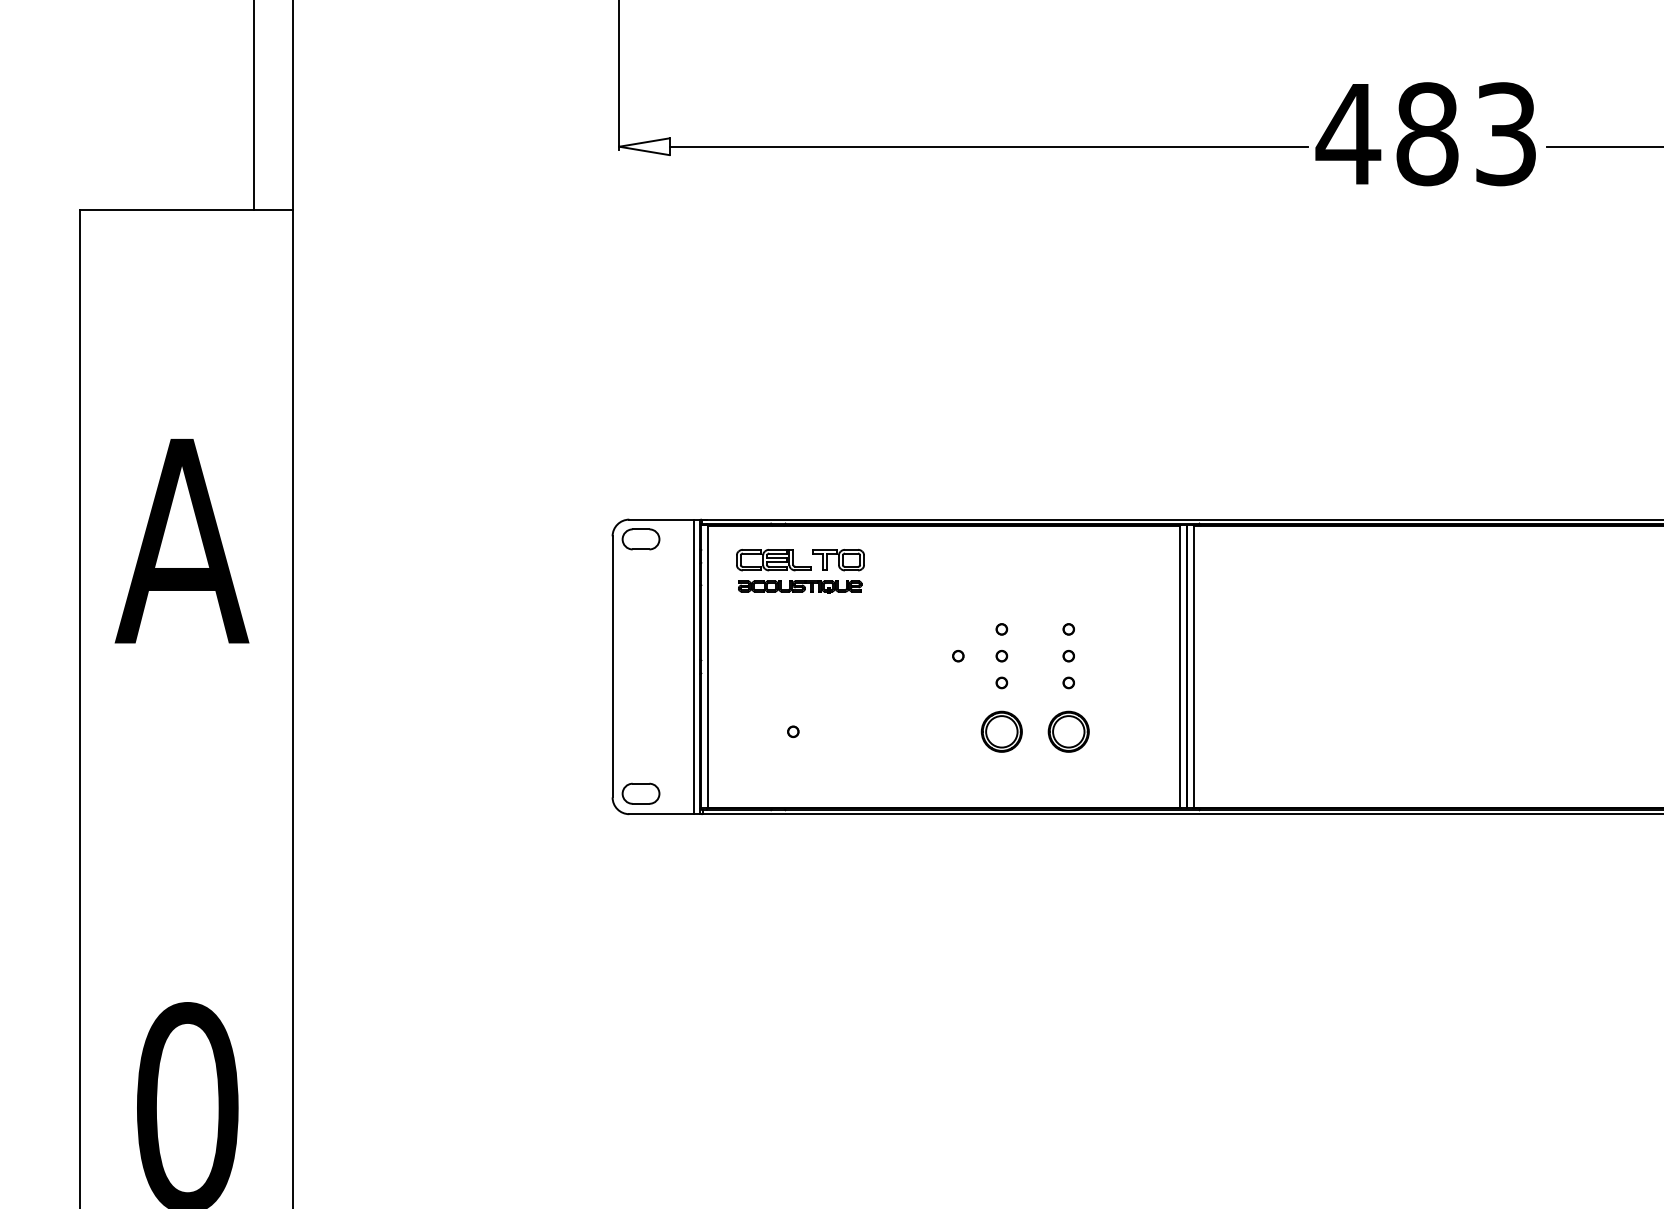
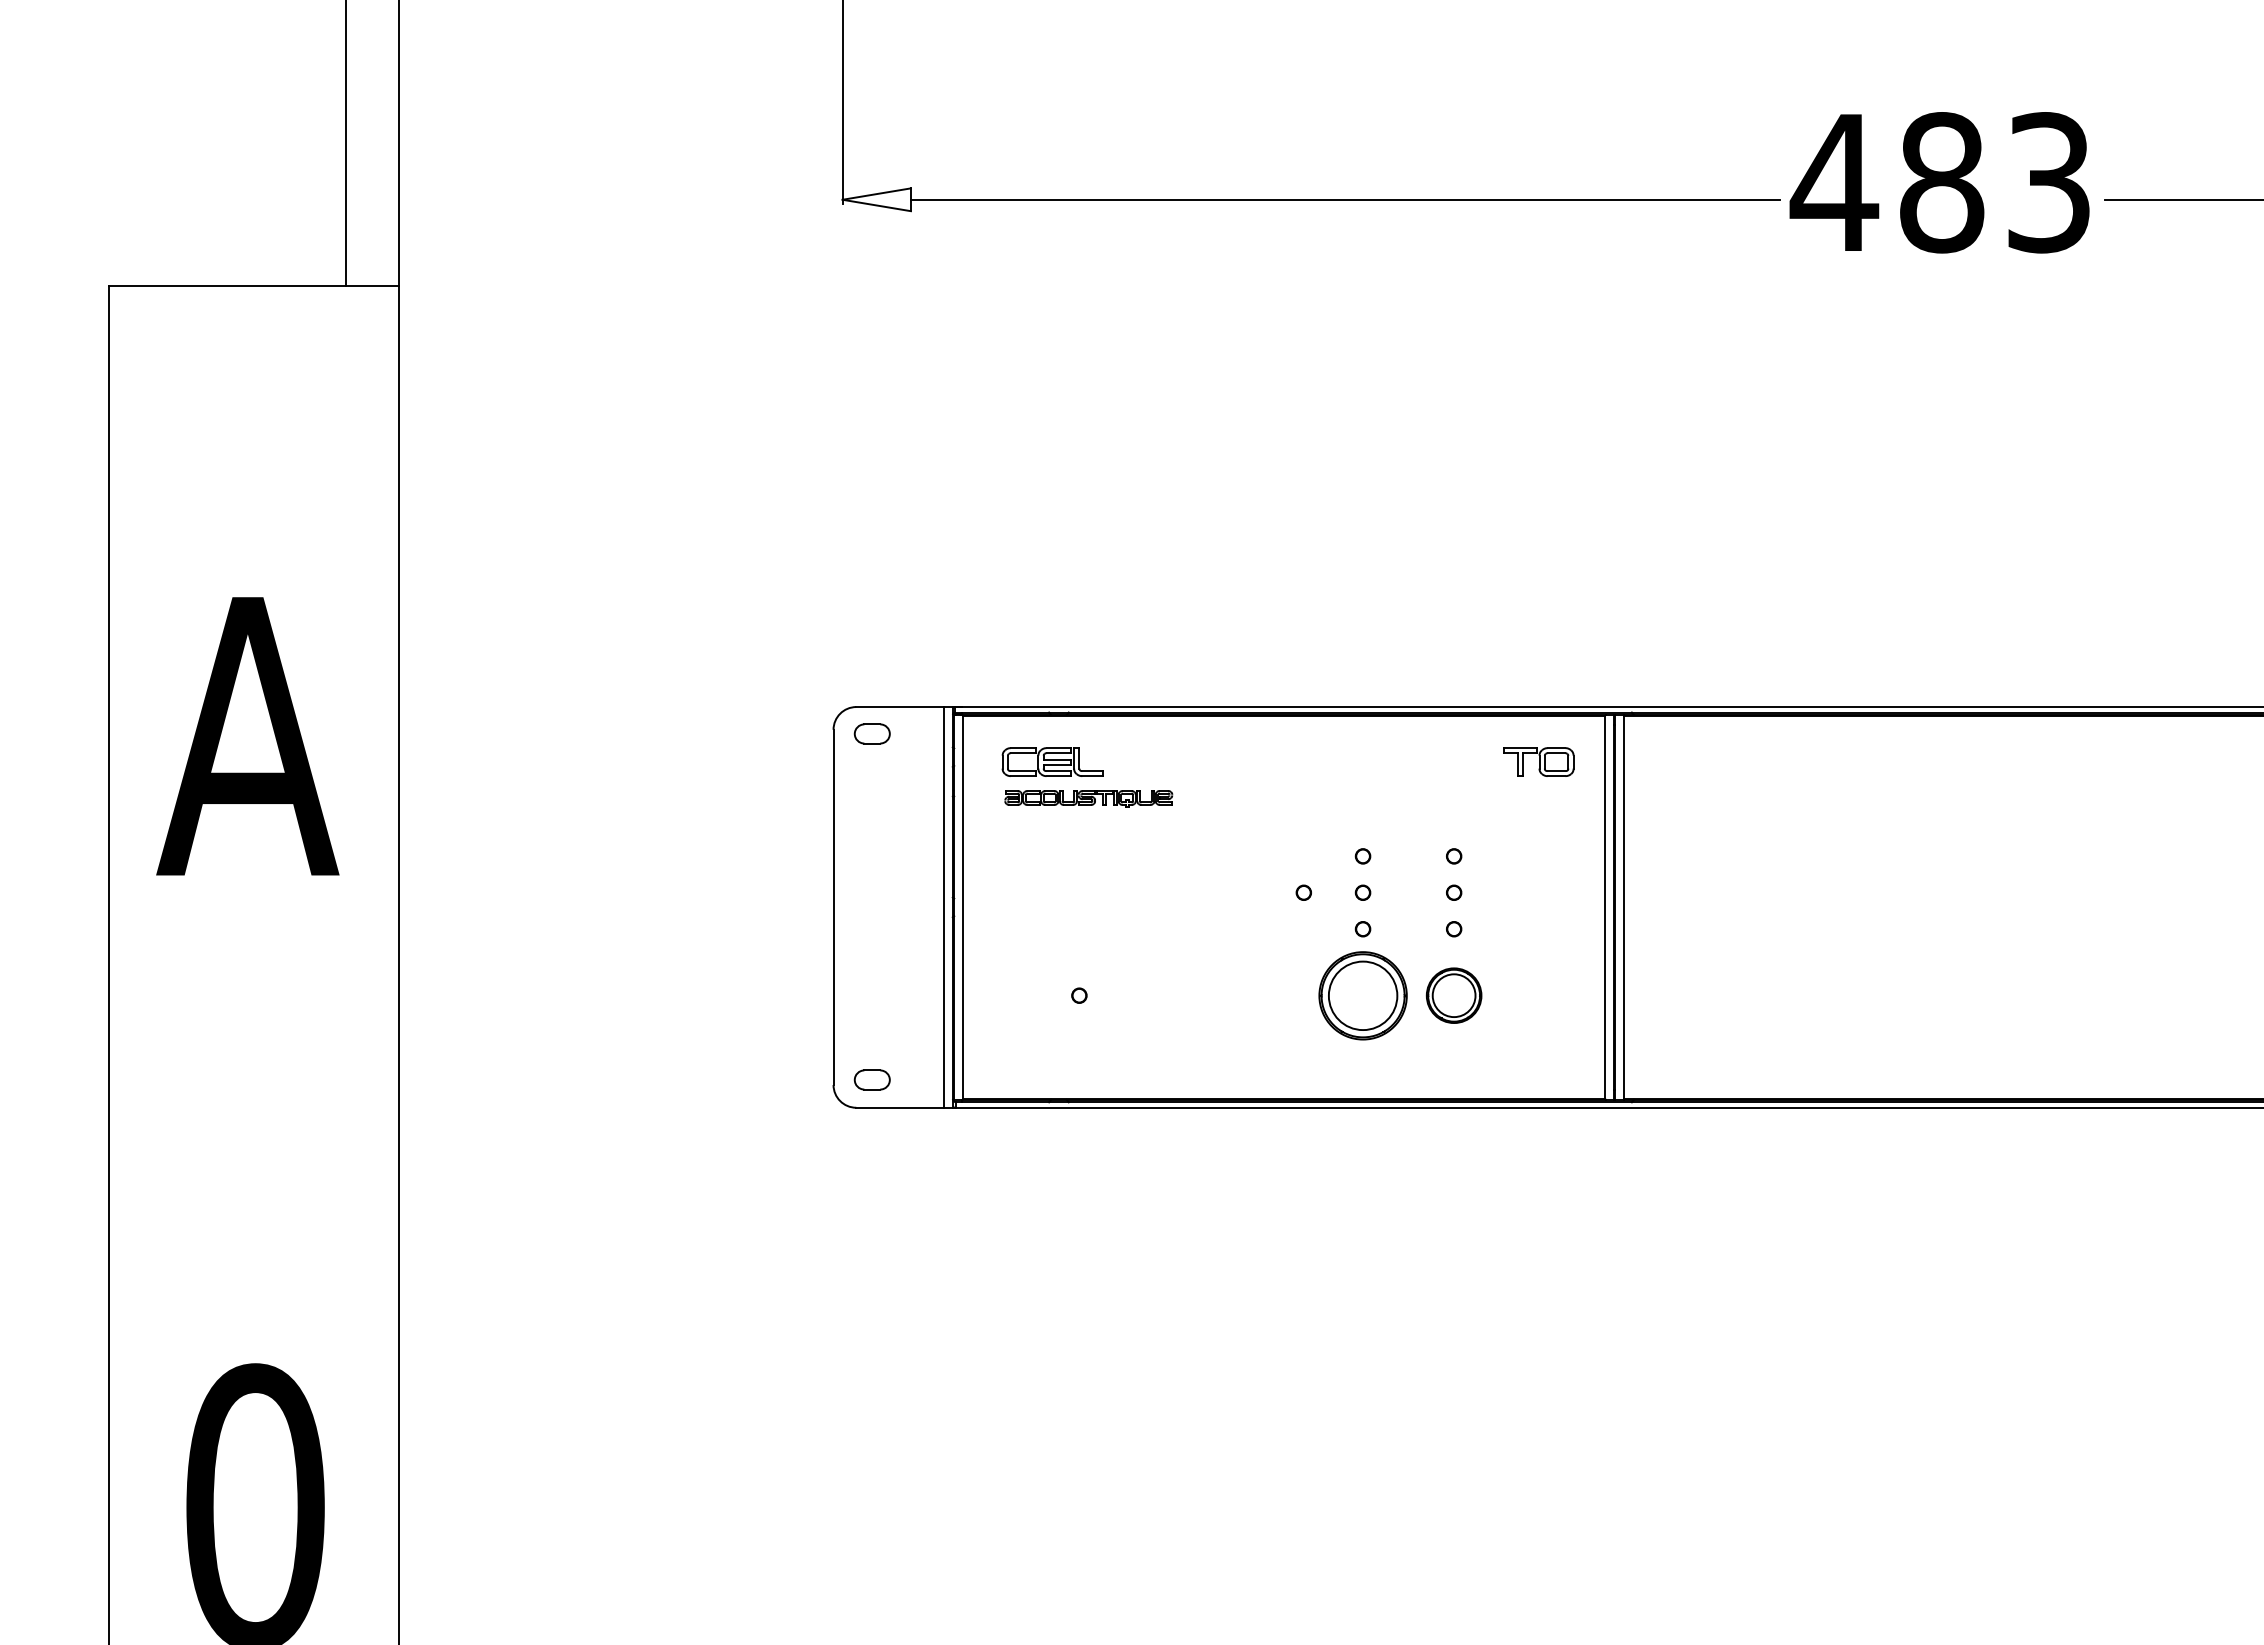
part: (641, 539) -> (872, 733), size x0.7
part: (838, 559) -> (1538, 761), moved
part: (1001, 731) -> (1362, 995), size x1.6
part: (641, 793) -> (872, 1079), size x0.7

